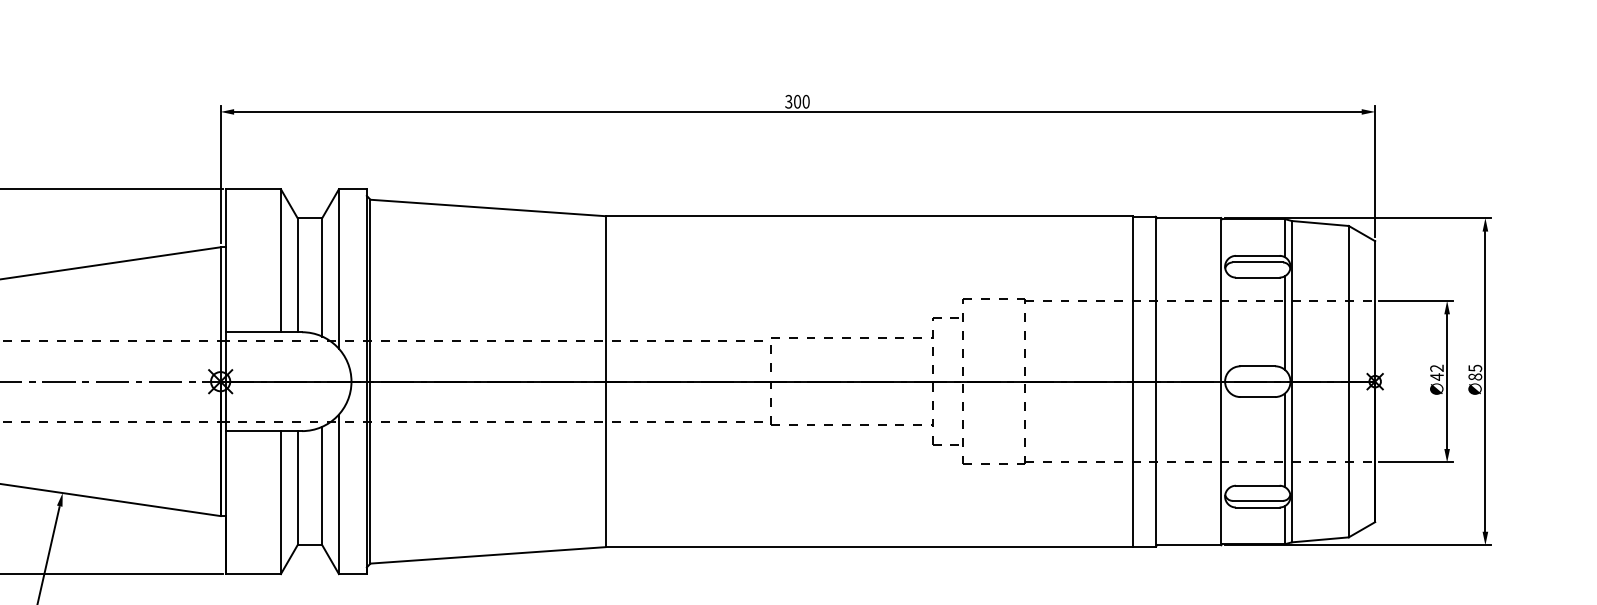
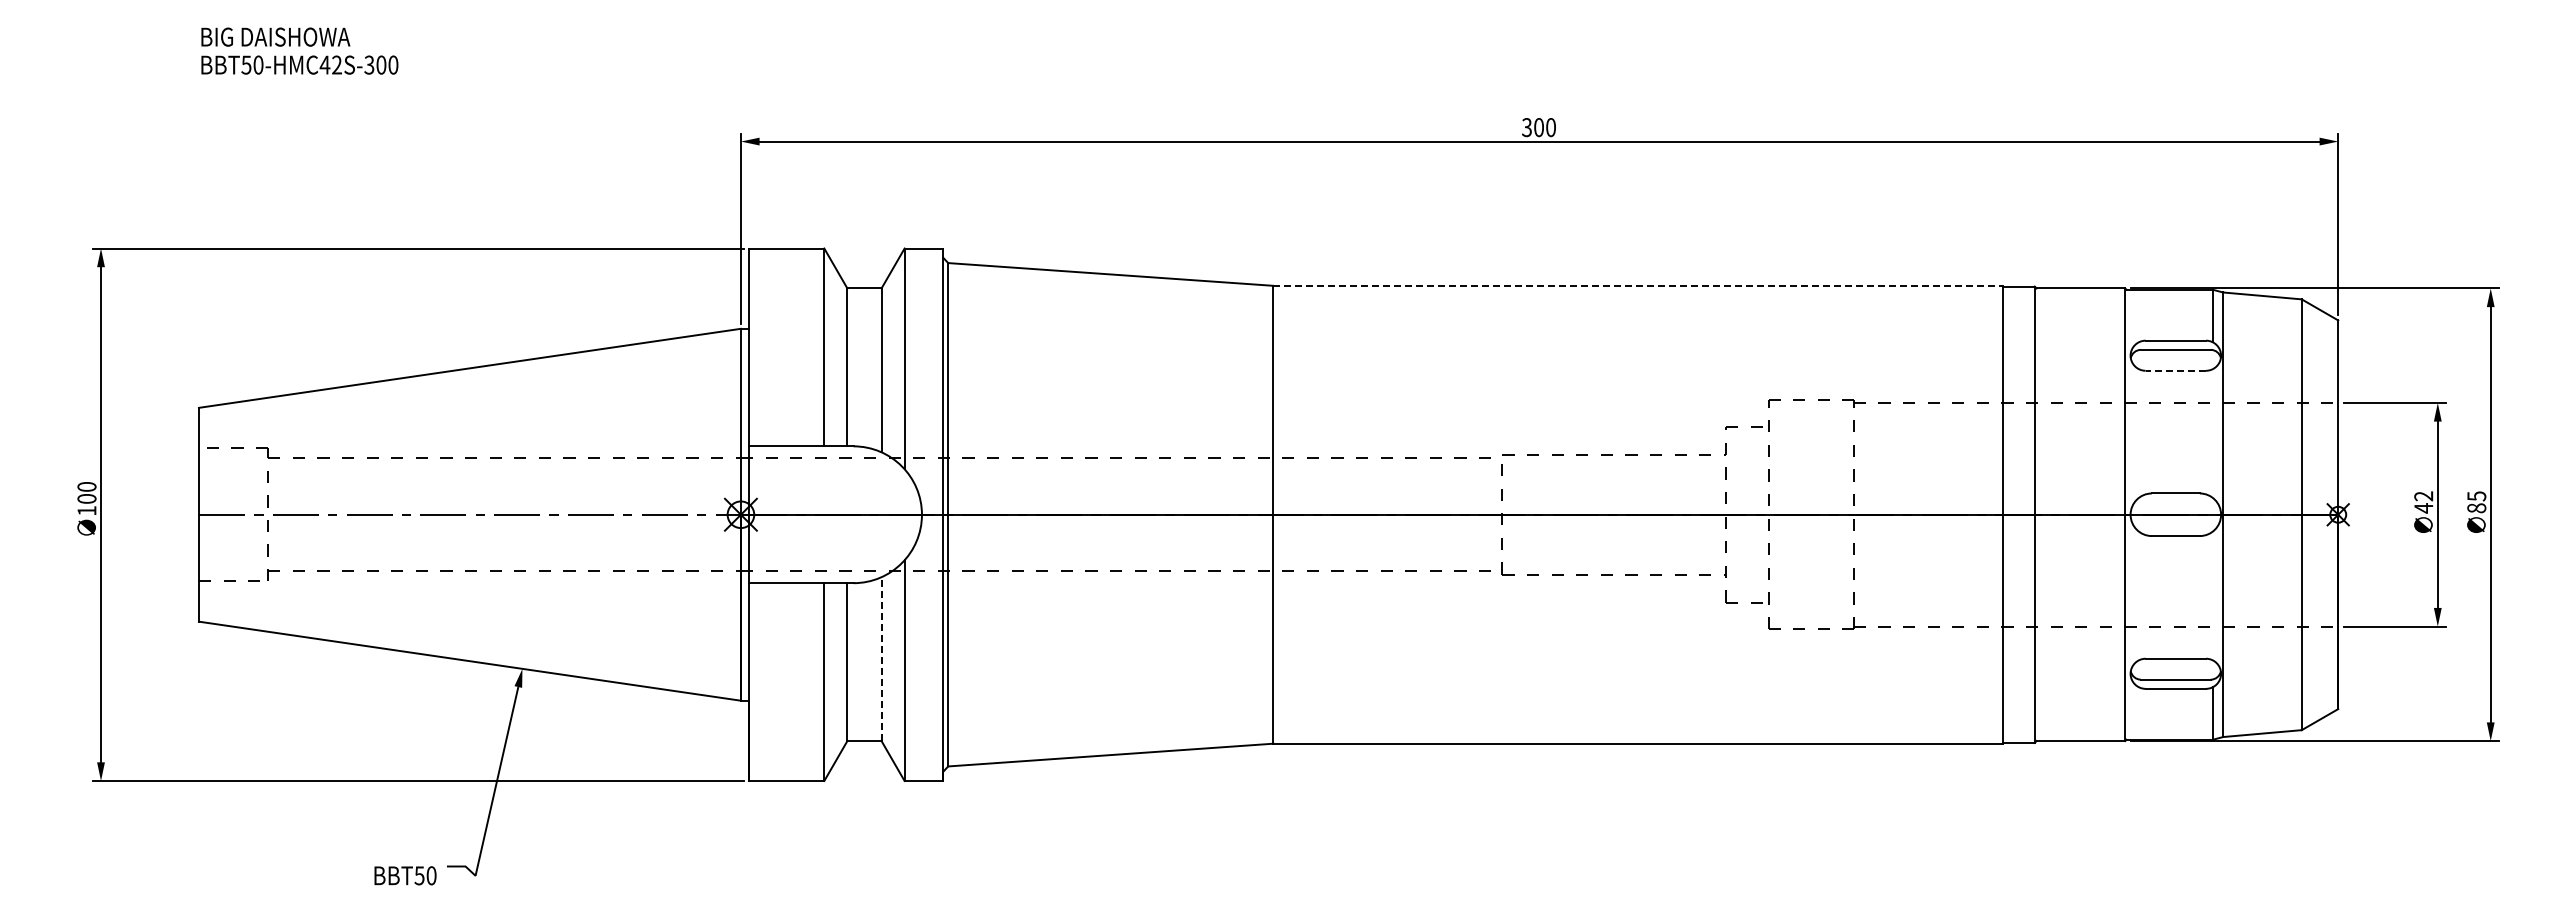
line: (869, 215) -> (1638, 285), solid -> dashed
line: (1257, 277) -> (2175, 370), solid -> dashed
line: (1285, 322) -> (2213, 433), removed
line: (1285, 440) -> (2213, 595), removed
line: (322, 486) -> (881, 659), solid -> dashed

